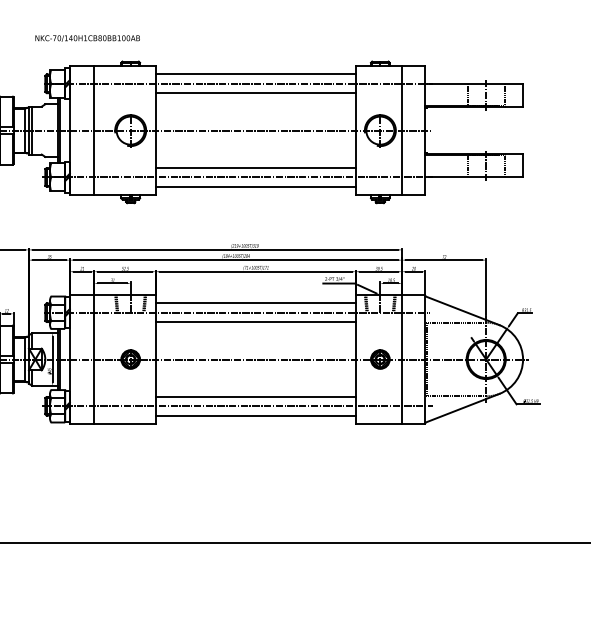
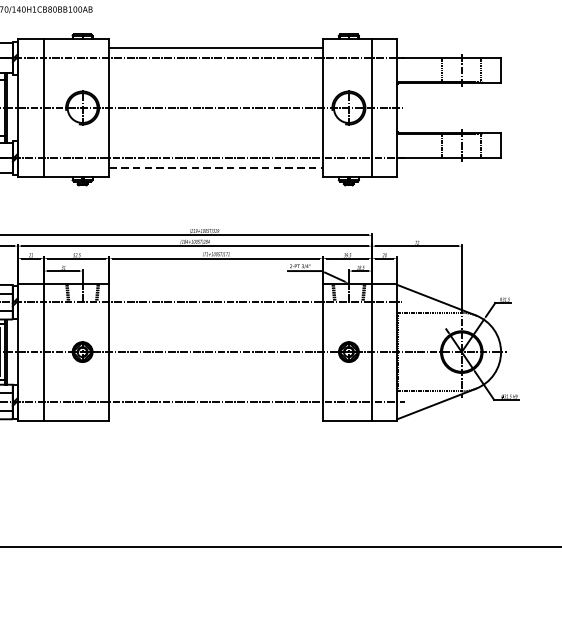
line: (255, 93) -> (215, 68), removed
line: (255, 168) -> (215, 148), removed
line: (255, 186) -> (215, 167), solid -> dashed
line: (255, 303) -> (215, 292), removed
line: (255, 322) -> (215, 312), removed
line: (255, 396) -> (215, 391), removed
line: (255, 415) -> (215, 411), removed

